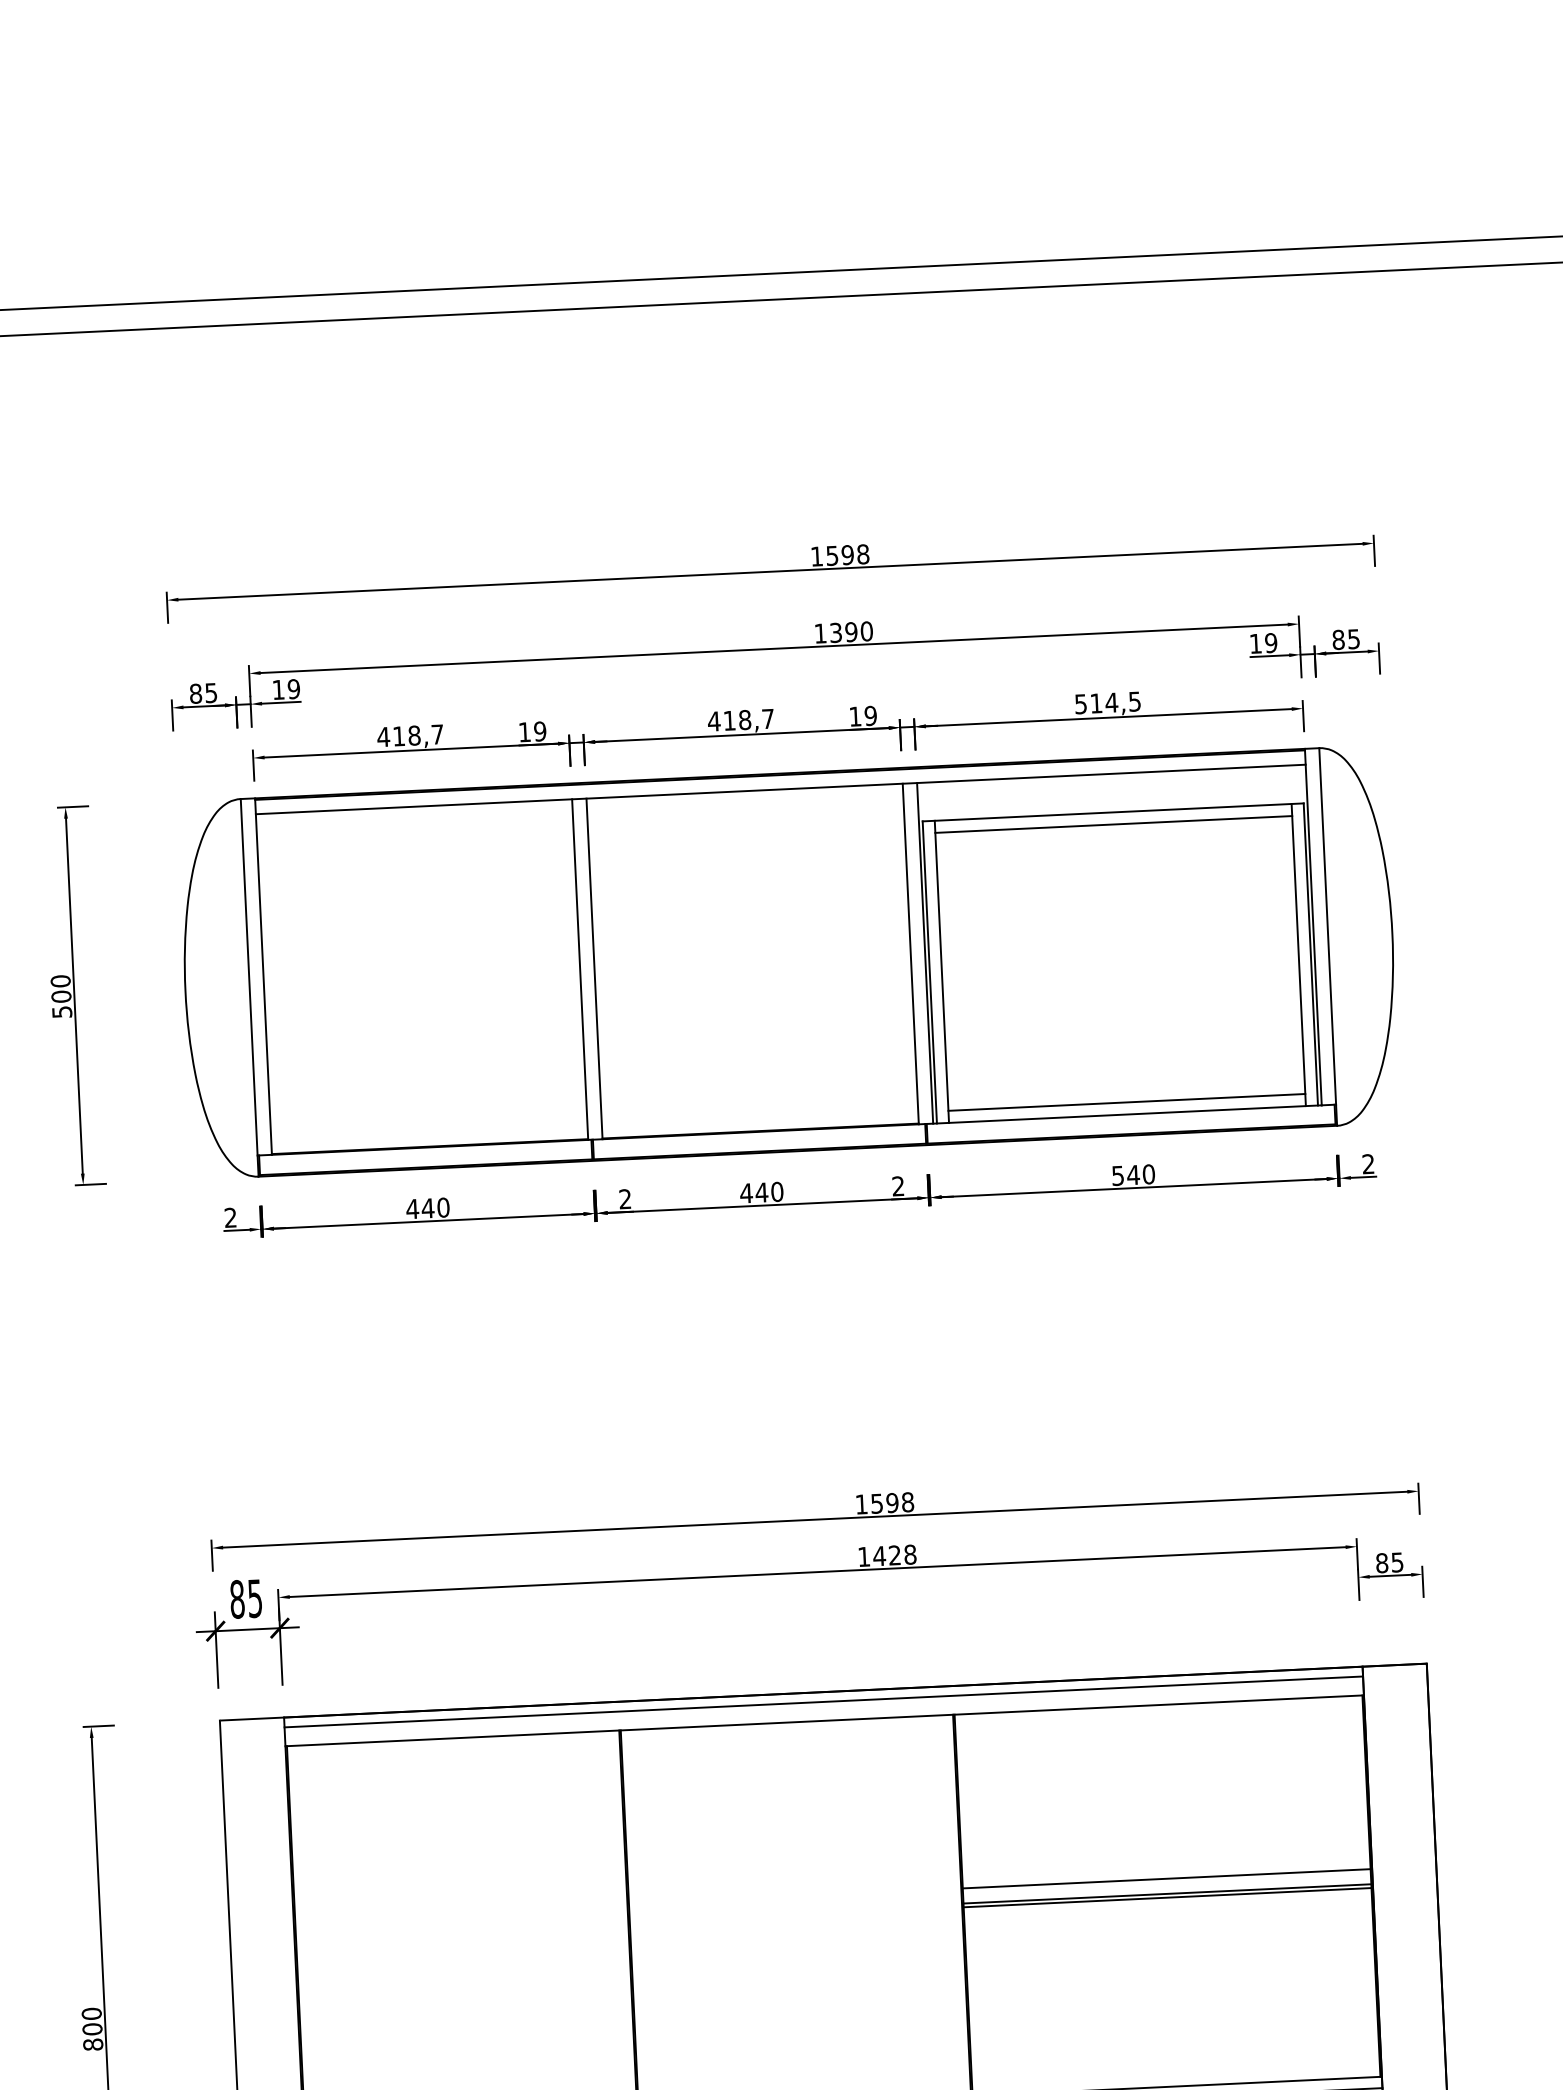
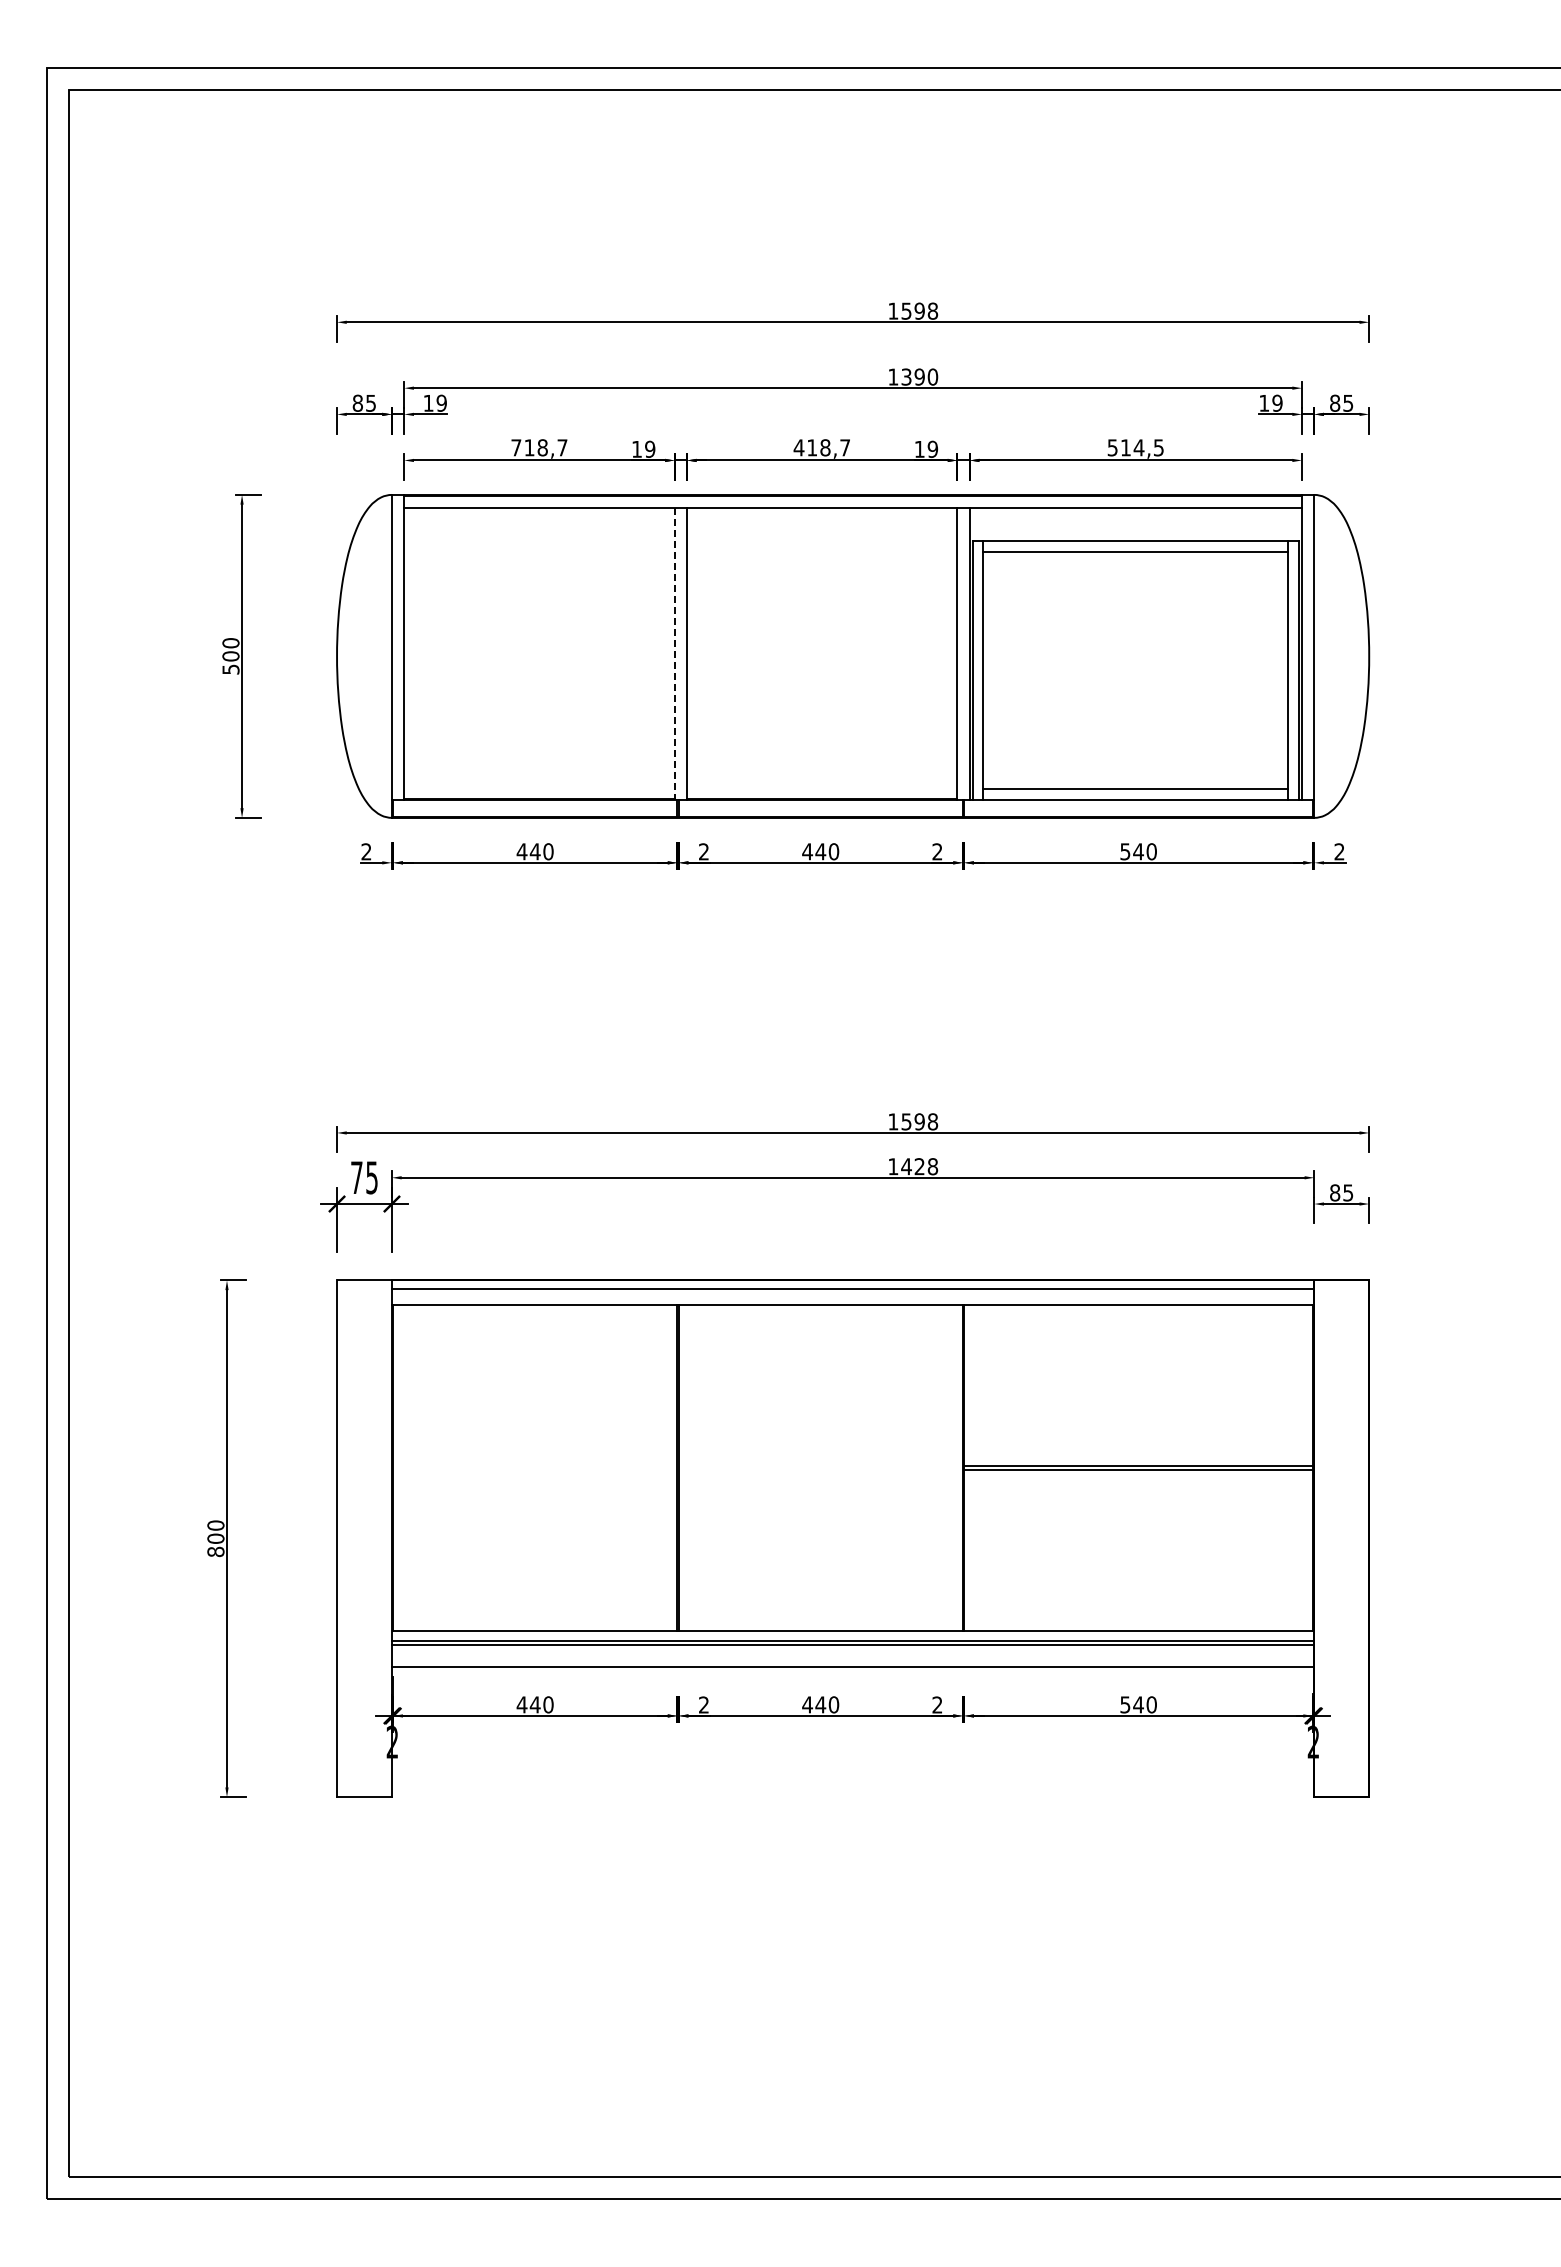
text: (382, 736) -> (515, 447), 418,7 -> 718,7
line: (579, 970) -> (674, 654), solid -> dashed
text: (236, 1599) -> (356, 1177), 85 -> 75
line: (1166, 1878) -> (1138, 1453), removed

